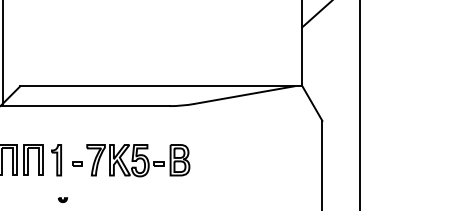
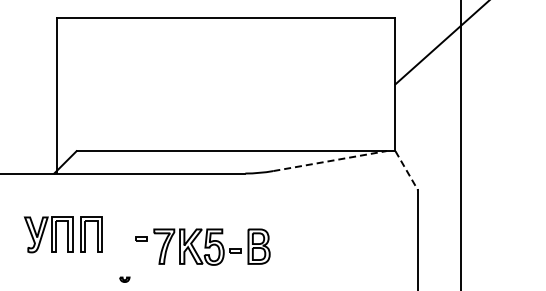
line: (244, 95) -> (330, 161), solid -> dashed
line: (312, 103) -> (406, 170), solid -> dashed
part: (56, 160) -> (117, 234), removed
part: (137, 160) -> (211, 246), moved

